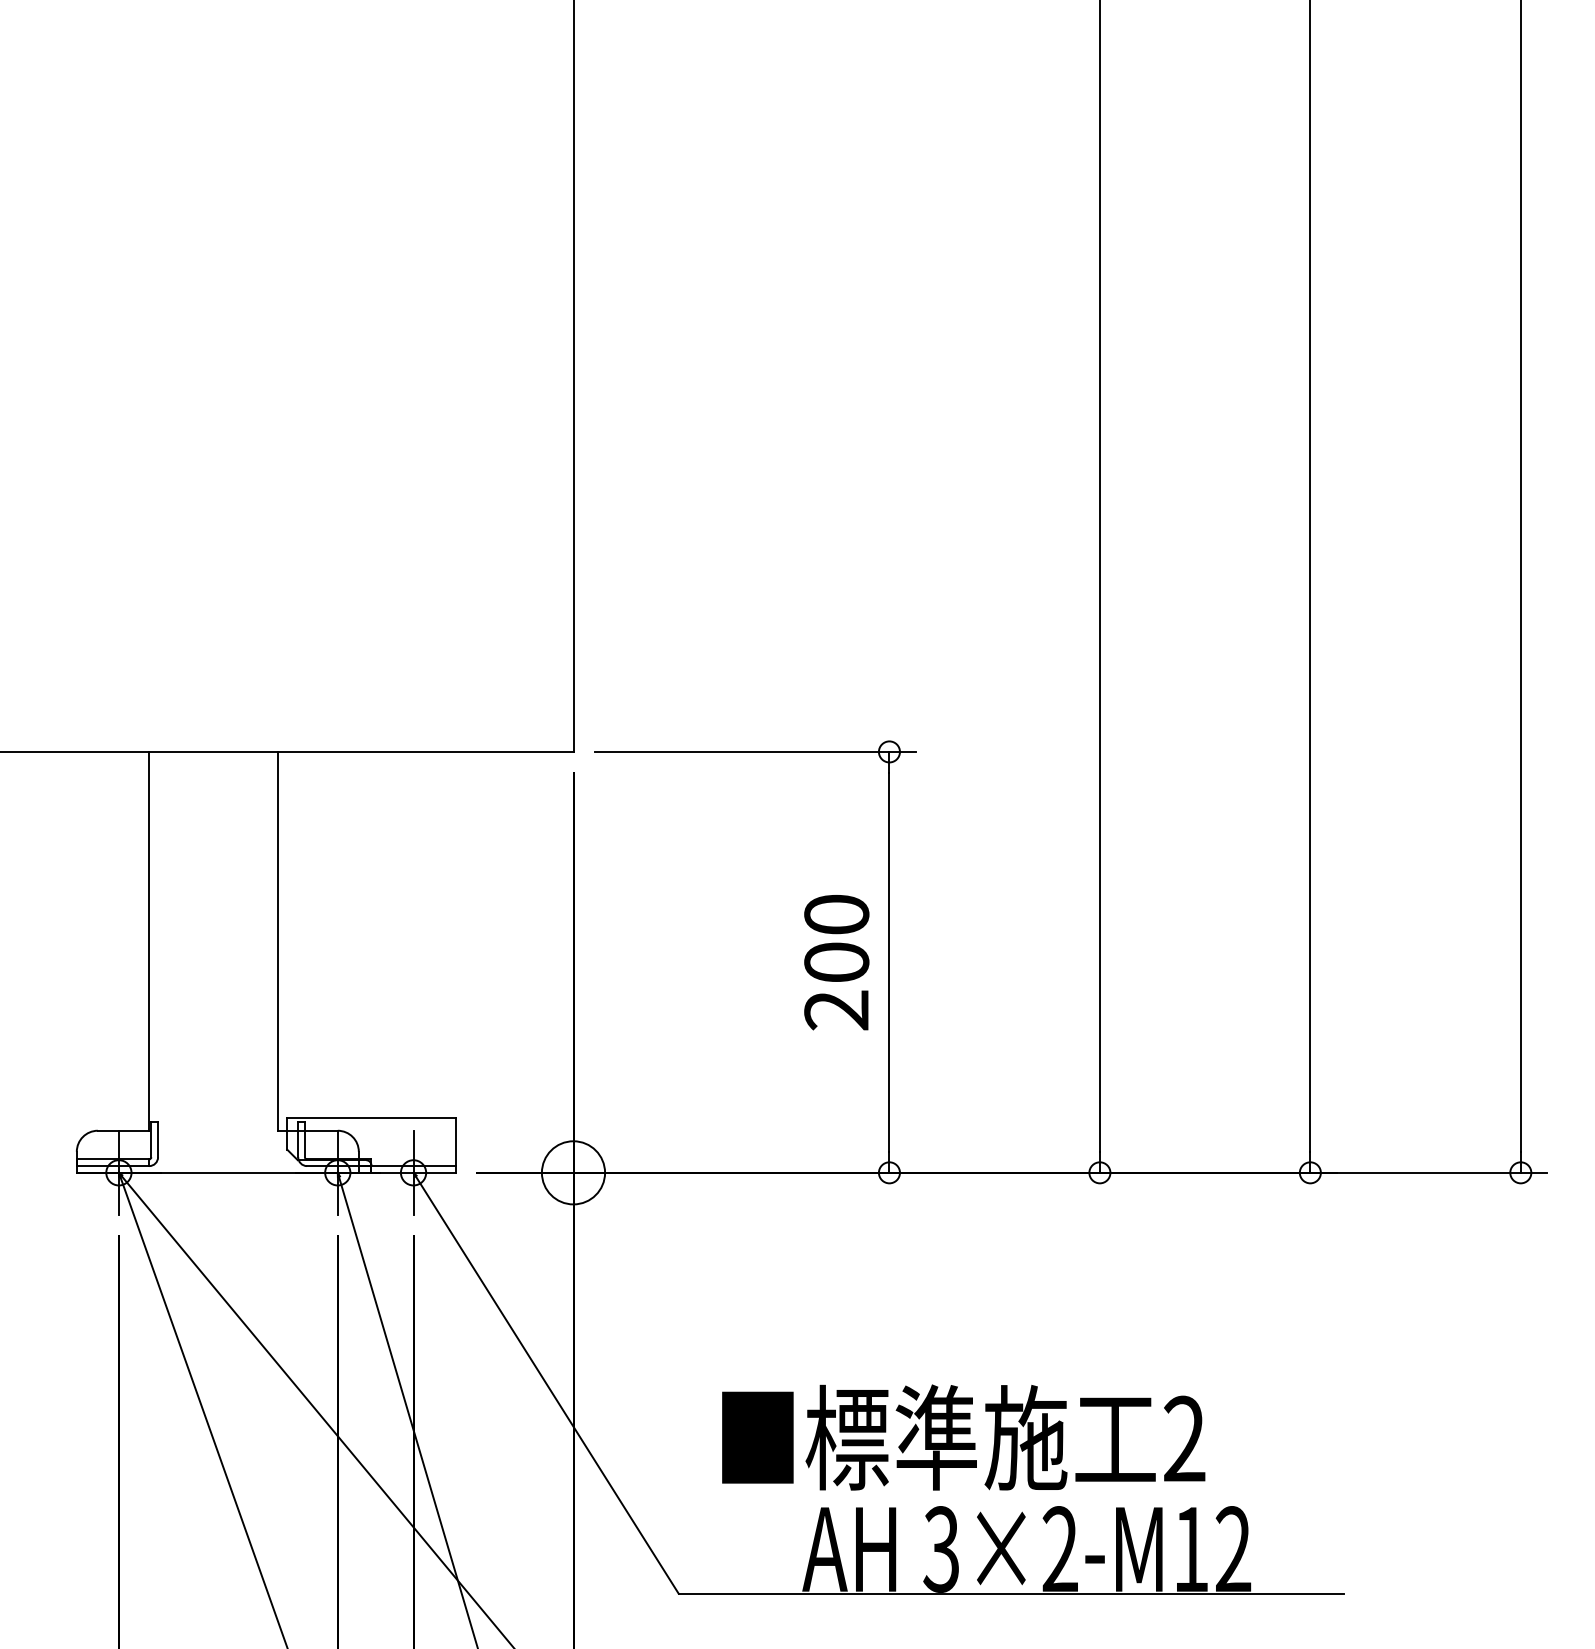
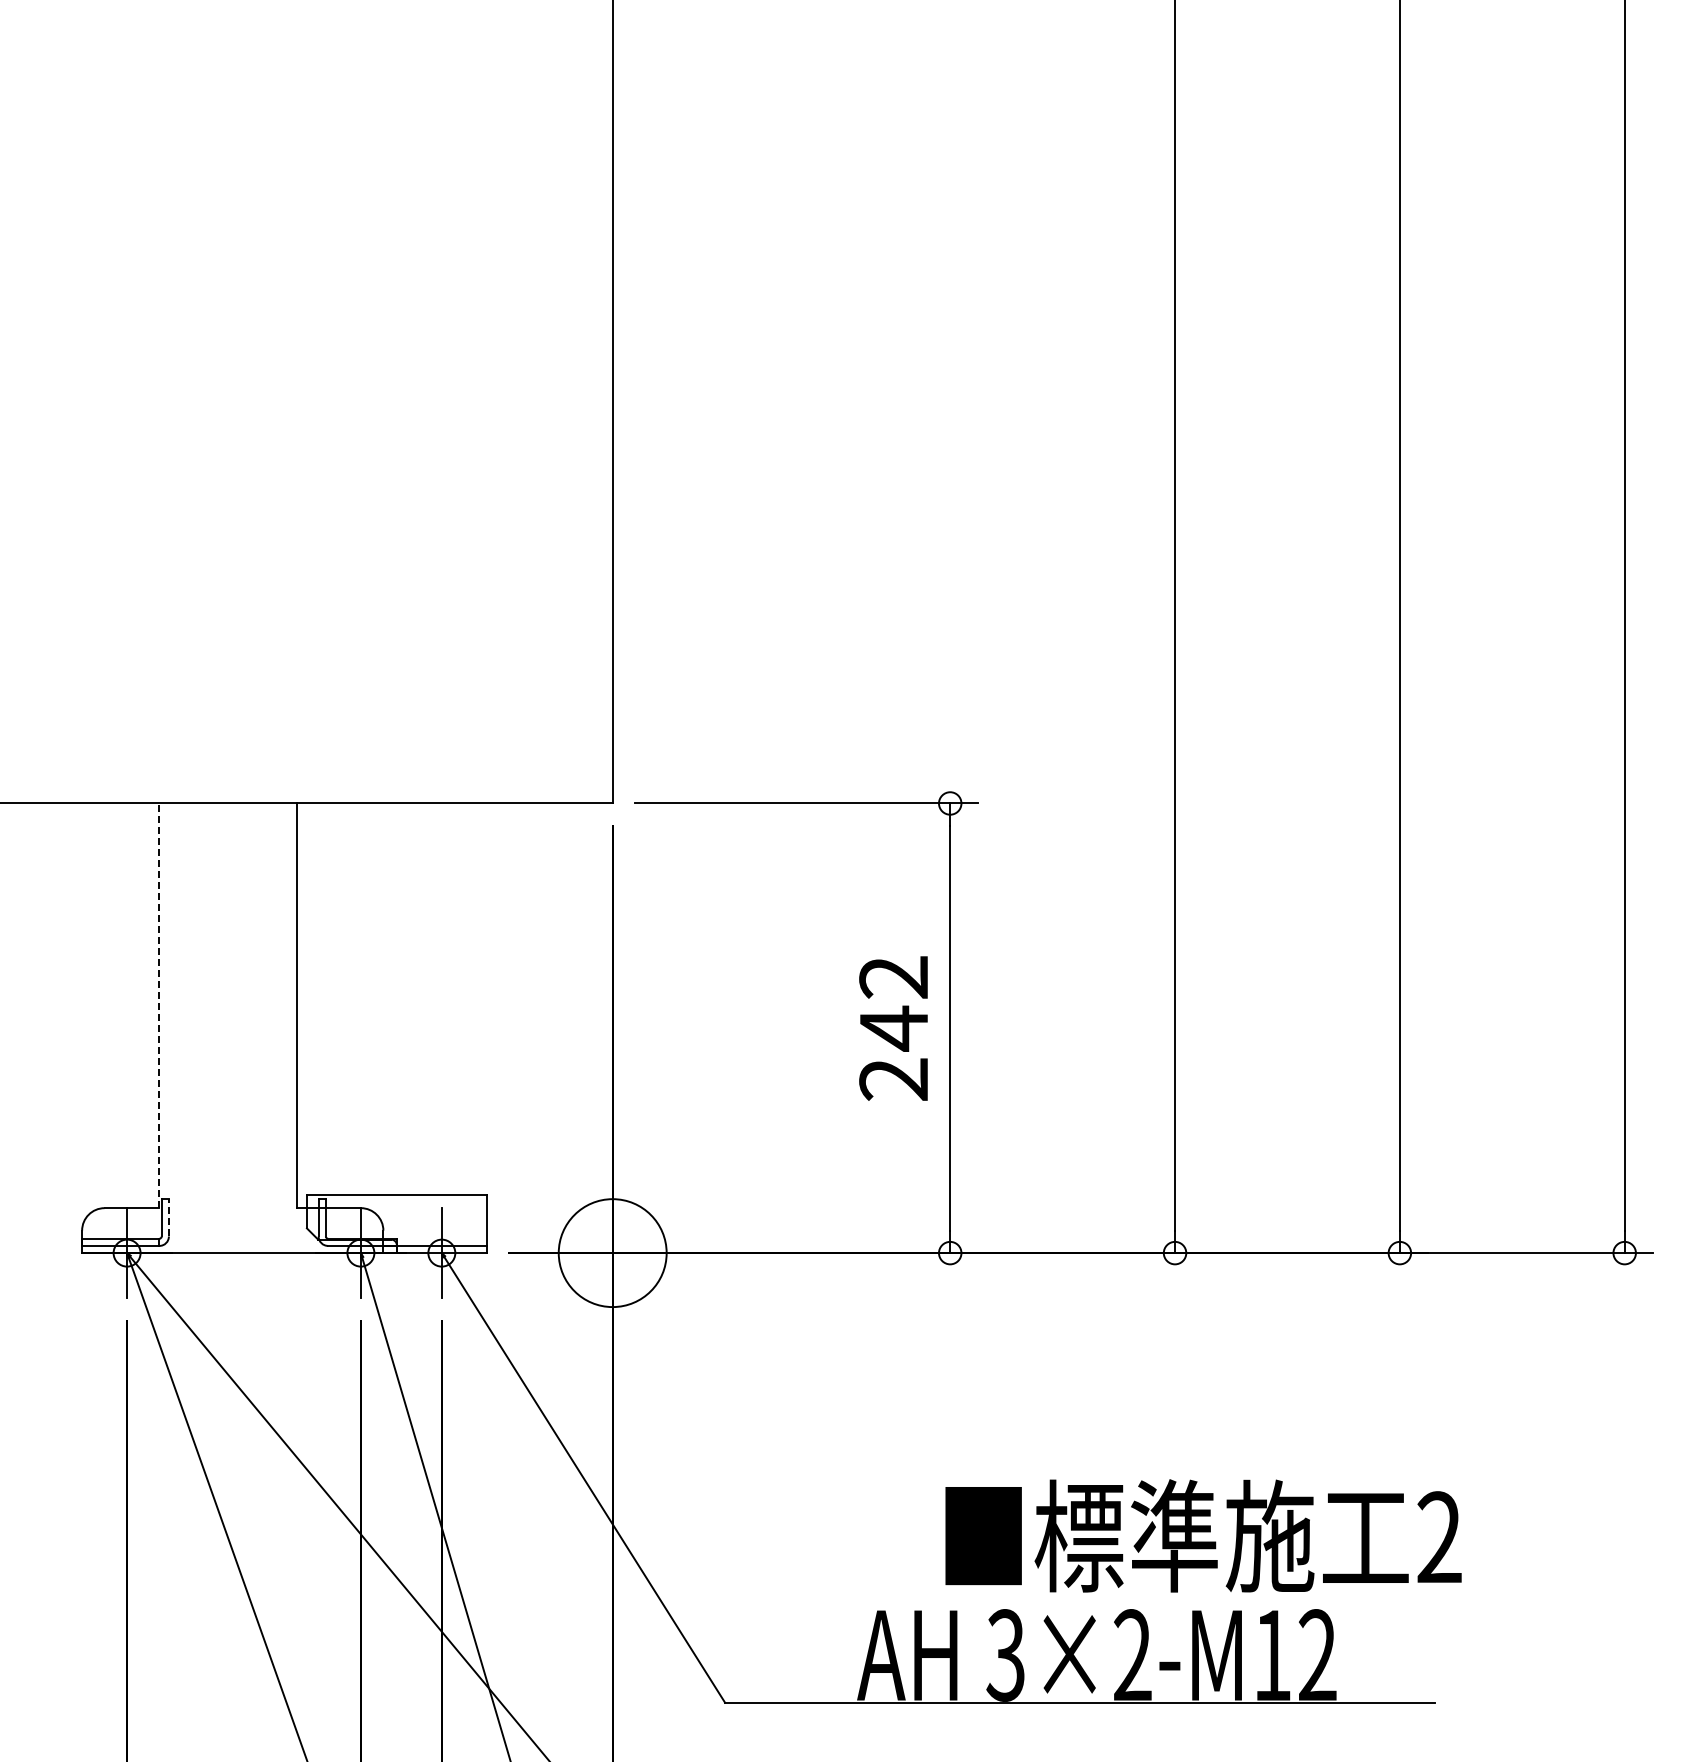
text: (836, 939) -> (893, 1003), 200 -> 242
line: (149, 941) -> (159, 1005), solid -> dashed
line: (157, 1139) -> (168, 1217), solid -> dashed
circle: (573, 1172) -> (612, 1252), size x1.6
text: (963, 1437) -> (1203, 1535), moved

